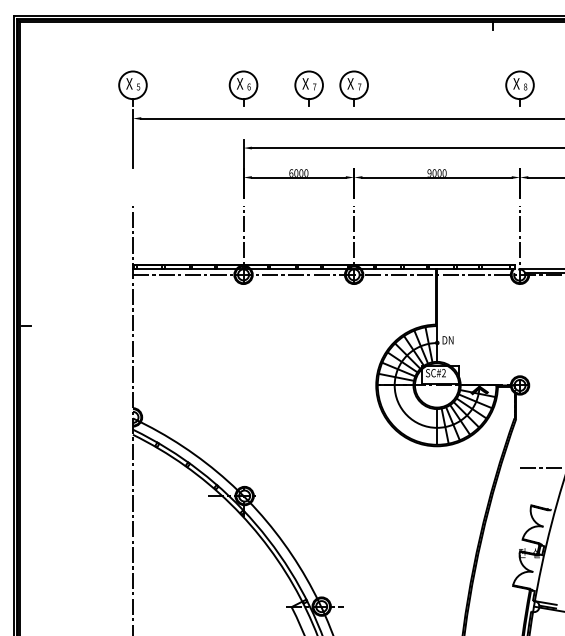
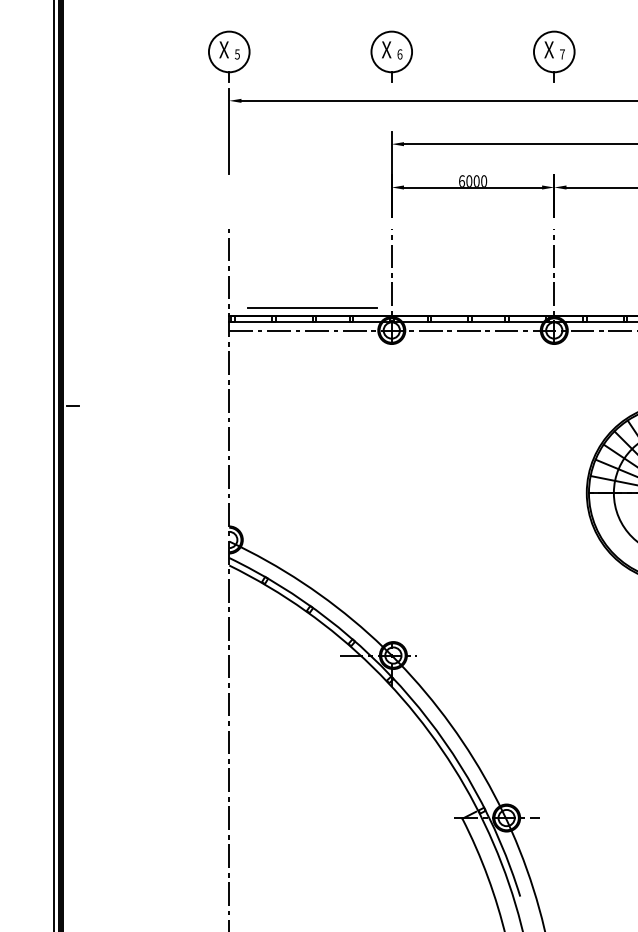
part: (308, 88) -> (487, 56), removed
line: (189, 259) -> (312, 307), added

